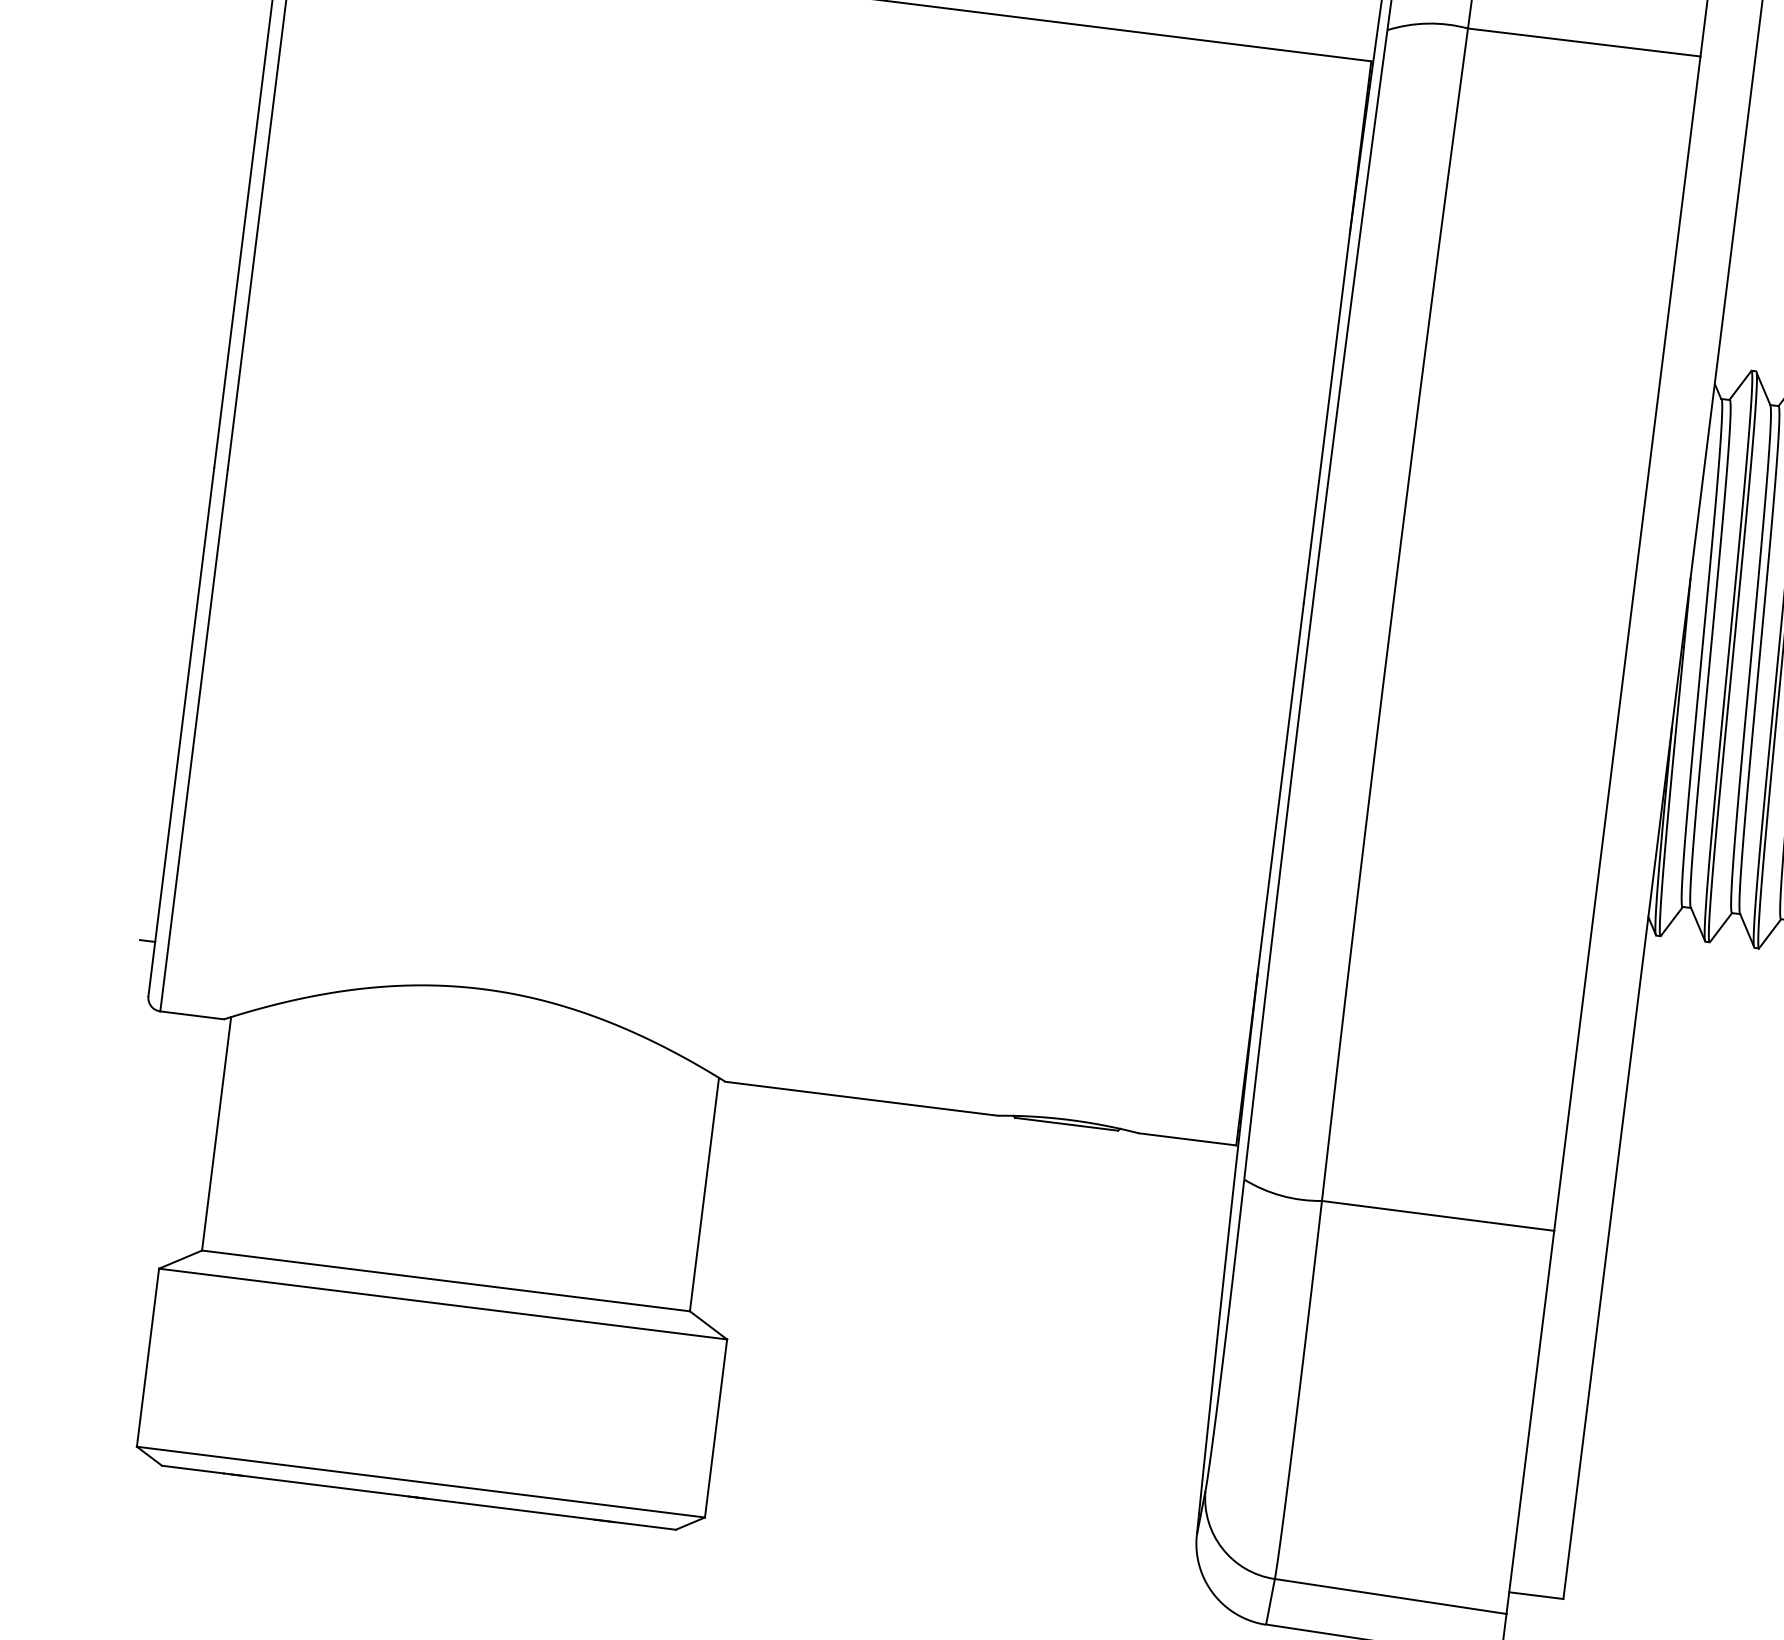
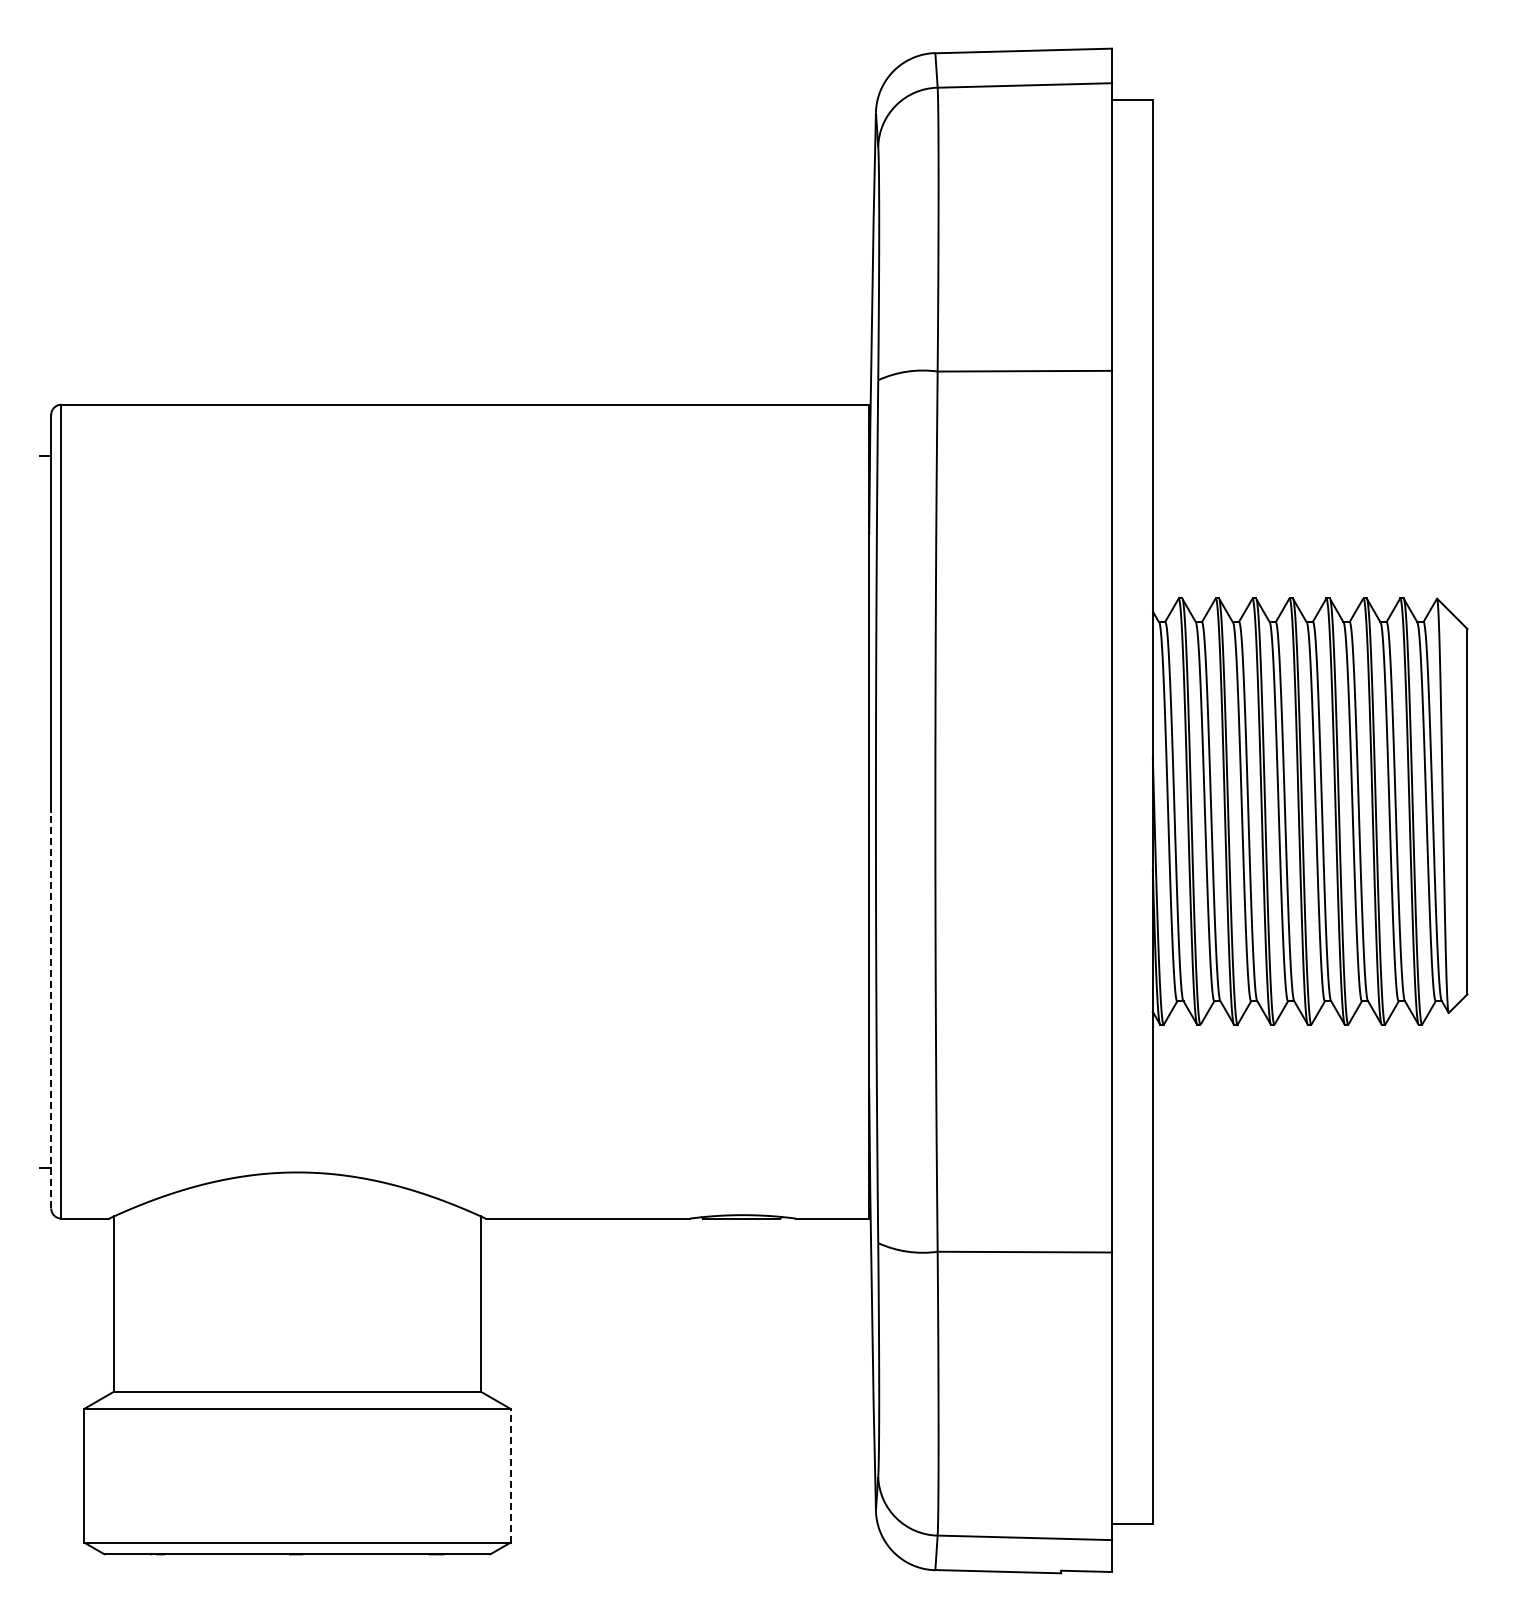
line: (181, 731) -> (51, 1009), solid -> dashed
line: (715, 1428) -> (510, 1475), solid -> dashed

